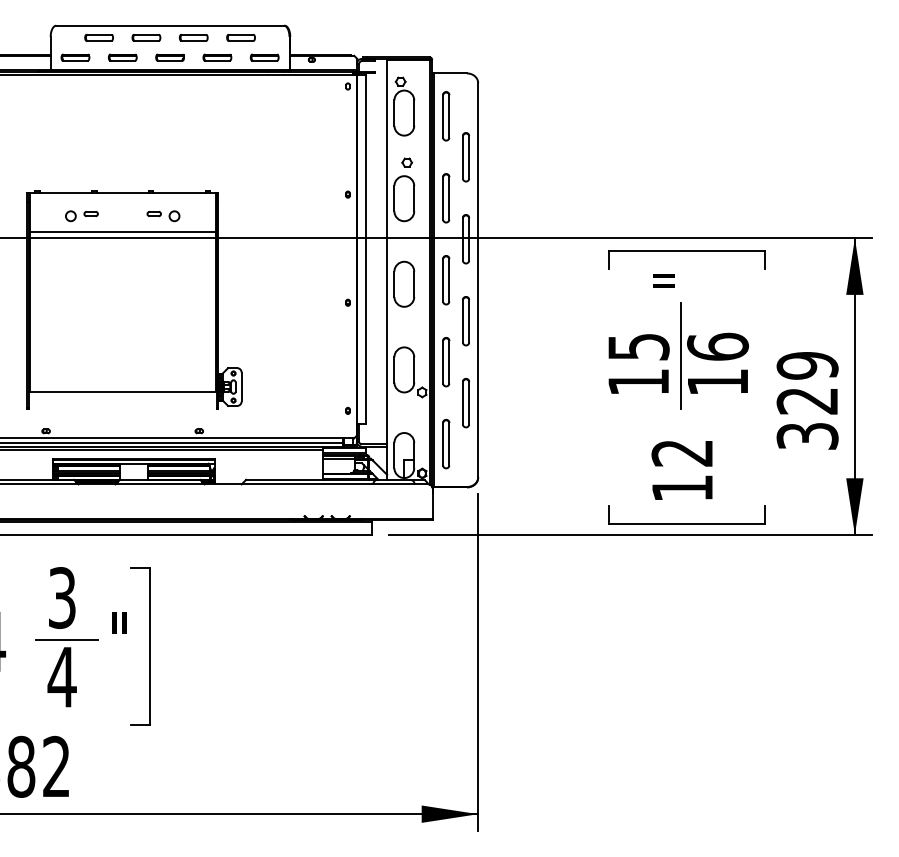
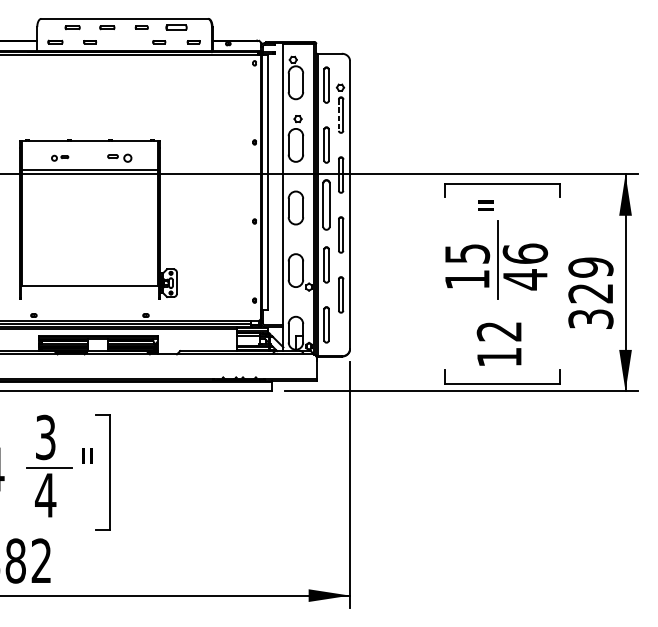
part: (98, 37) -> (72, 27), size x0.7
part: (146, 37) -> (107, 27), size x0.7
part: (193, 37) -> (141, 27), size x0.6
part: (75, 57) -> (55, 42), size x0.7
part: (122, 57) -> (89, 42), size x0.6
part: (169, 57) -> (124, 42), removed
part: (217, 57) -> (159, 42), size x0.6
part: (264, 57) -> (193, 42), size x0.6
part: (465, 119) -> (340, 87), added
line: (462, 157) -> (338, 115), solid -> dashed
part: (81, 216) -> (59, 158), size x0.7
part: (446, 280) -> (326, 205), size x1.4
text: (717, 382) -> (525, 279), 16 -> 46

